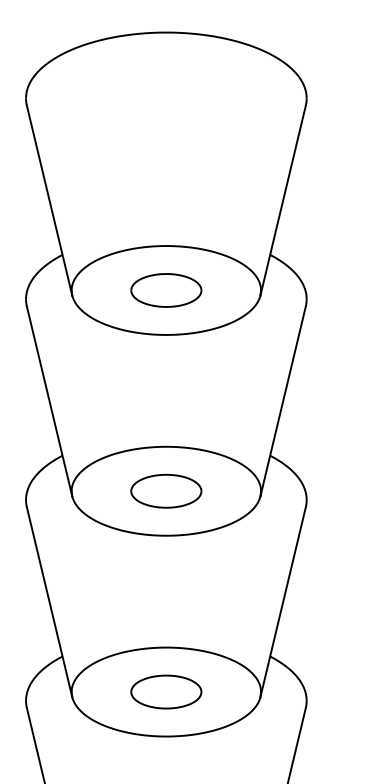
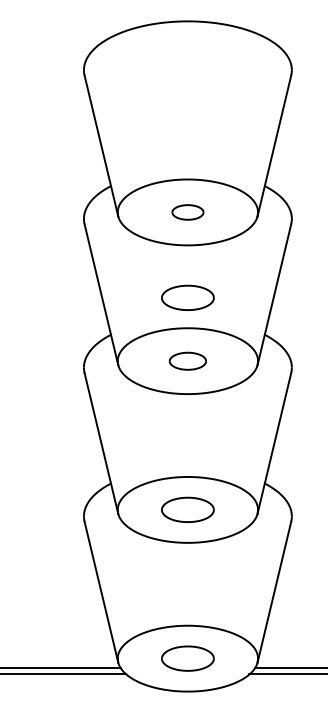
part: (165, 290) -> (187, 212), size x0.6
part: (165, 405) -> (187, 297), added
part: (165, 491) -> (187, 361), size x0.7

